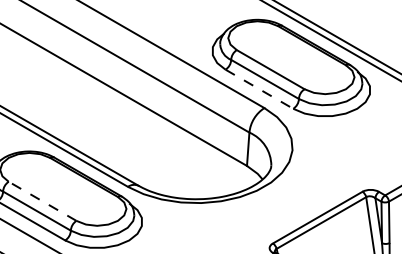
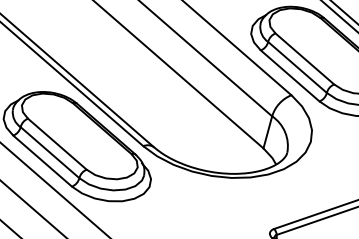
line: (259, 89) -> (290, 76), dashed -> solid
line: (42, 201) -> (57, 144), dashed -> solid

